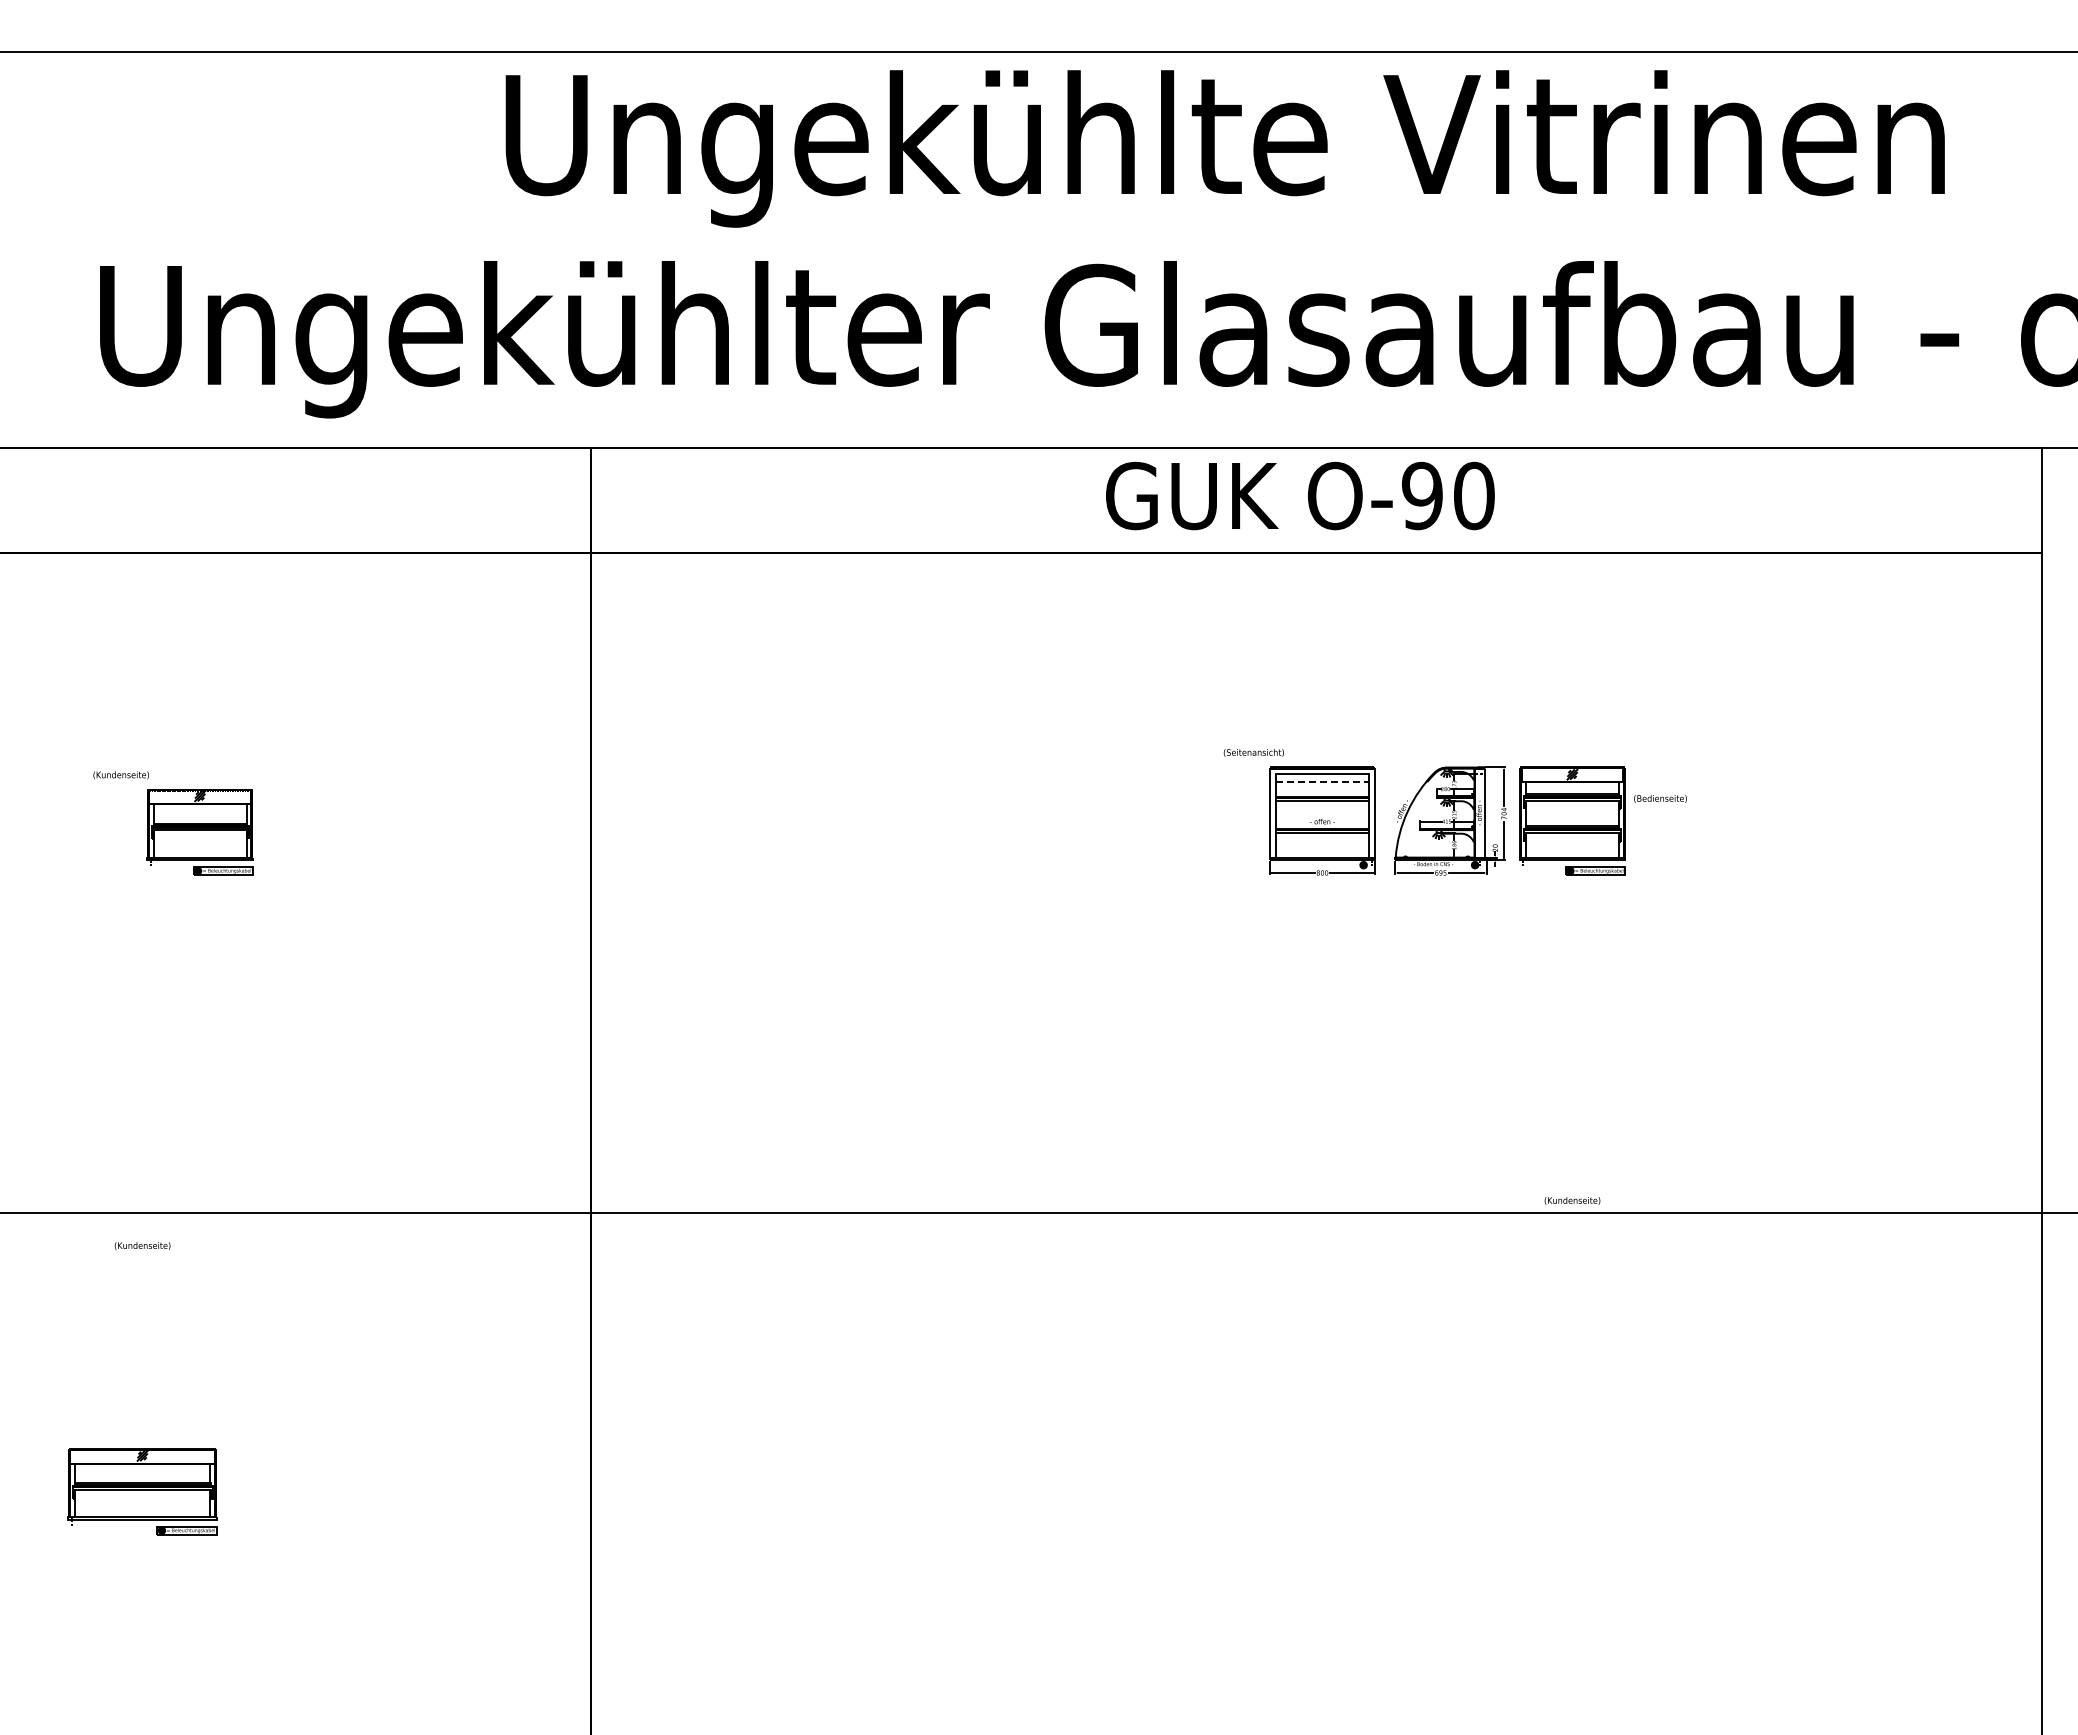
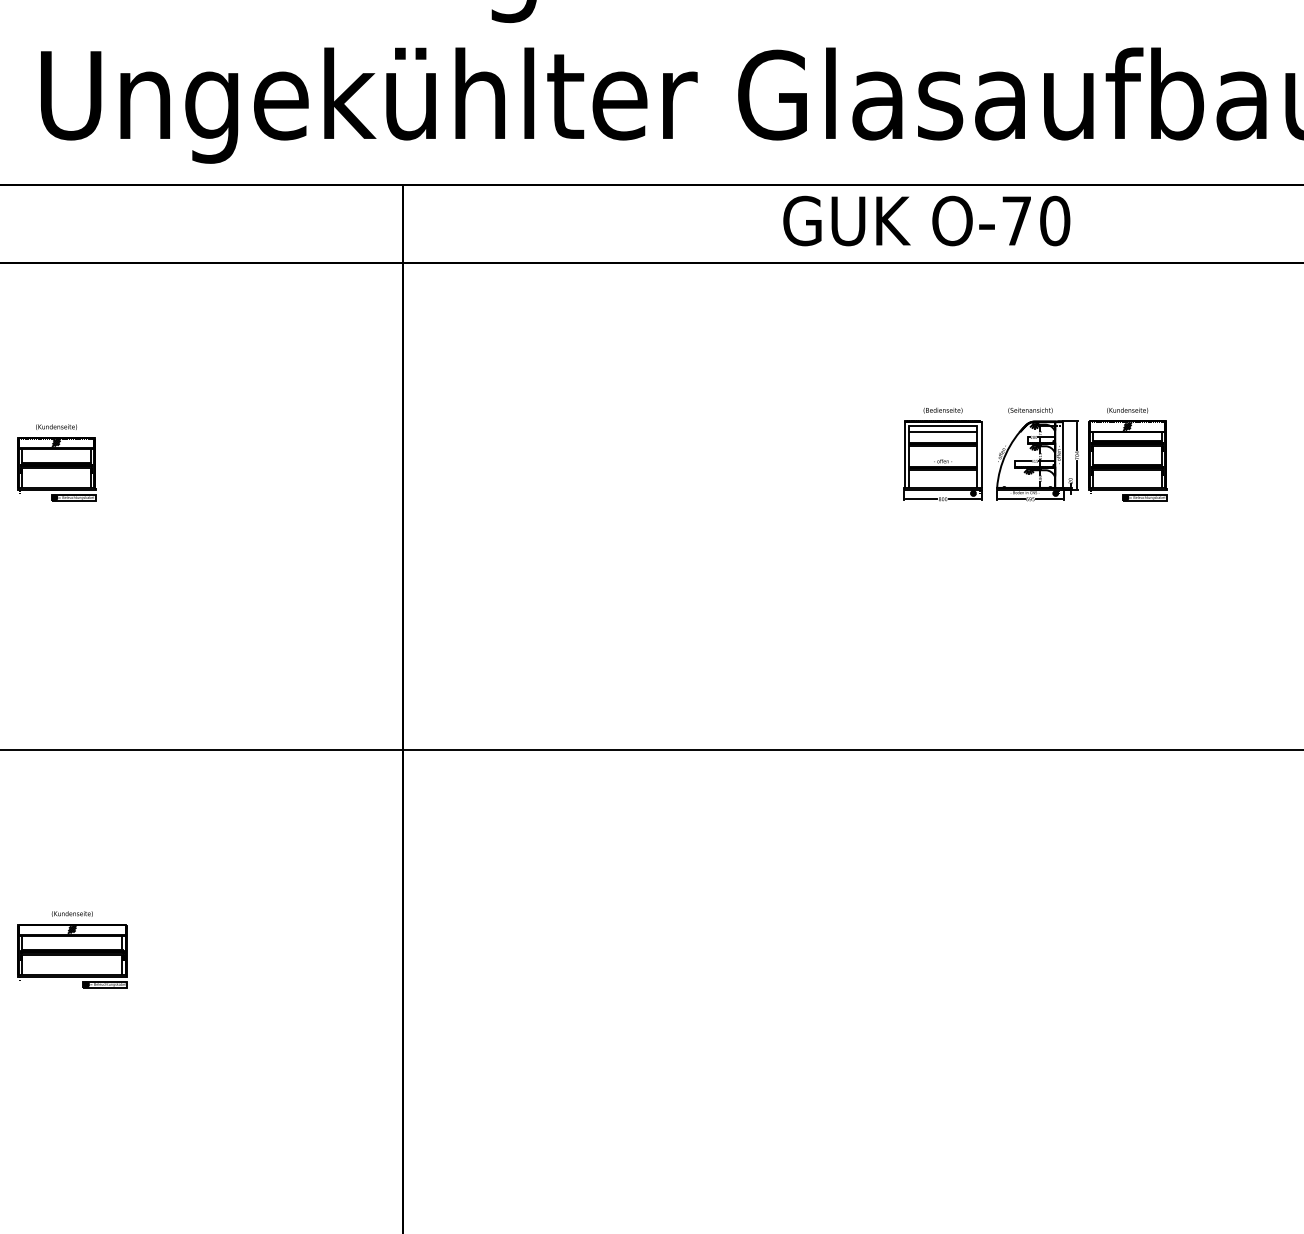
text: (1421, 495) -> (1016, 220), O-90 -> O-70
text: (1253, 752) -> (1030, 410), moved
line: (1323, 782) -> (943, 432), dashed -> solid
text: (1660, 798) -> (943, 410), moved
part: (199, 832) -> (56, 469), moved
text: (1572, 1200) -> (1127, 410), moved
text: (142, 1245) -> (72, 913), moved

